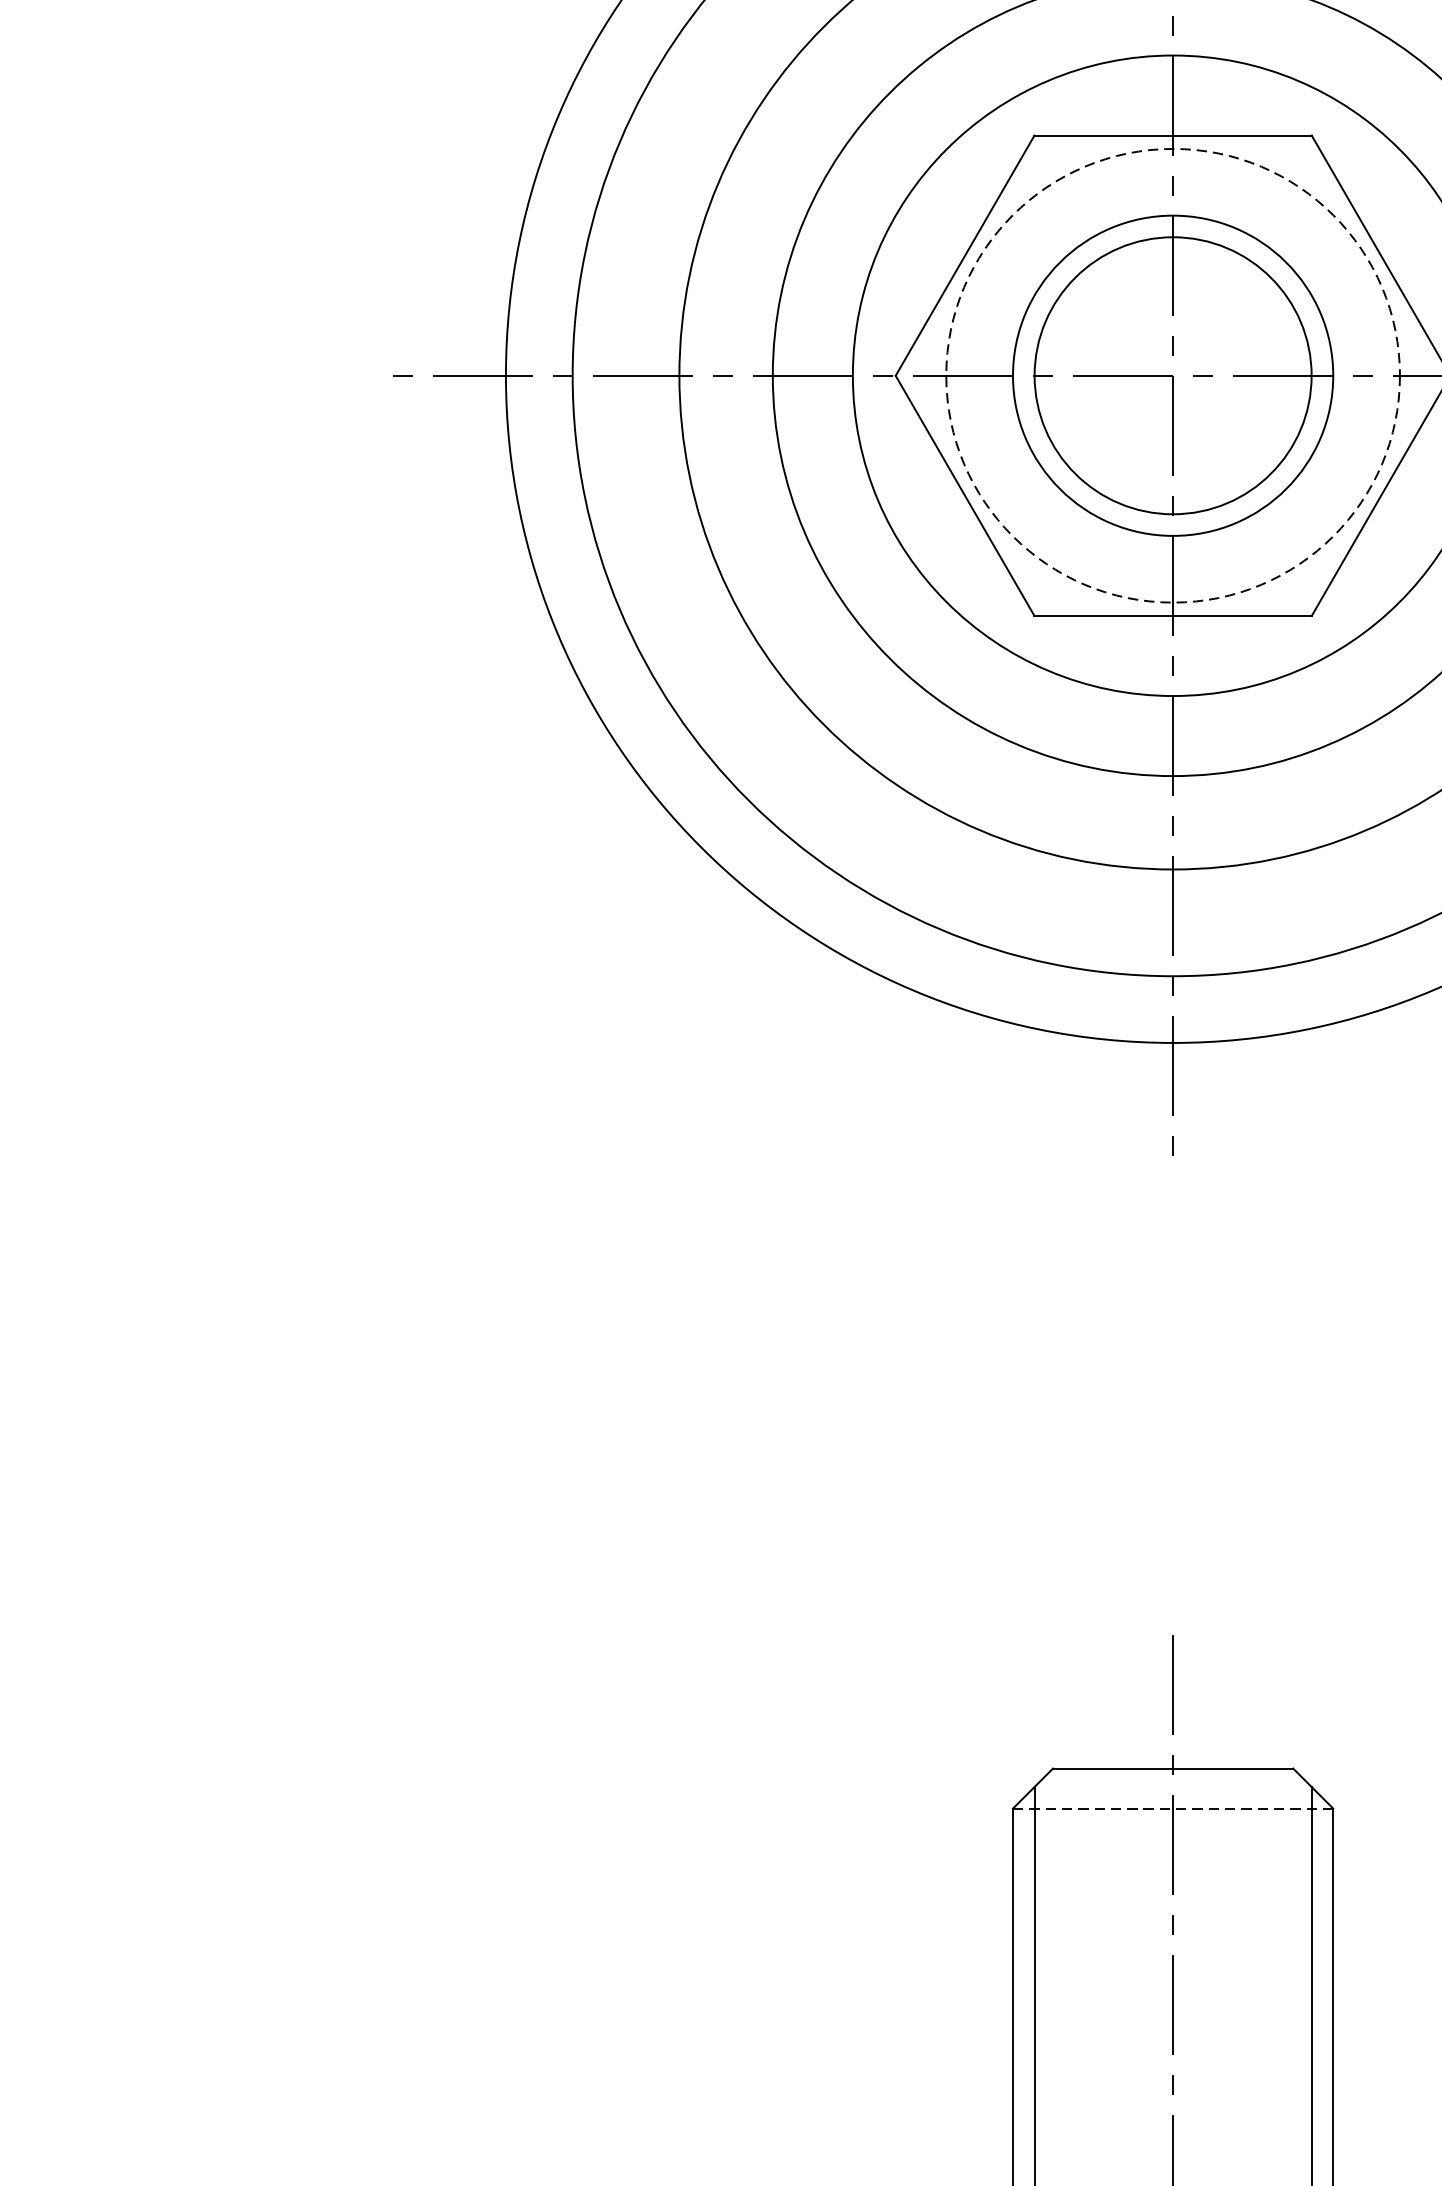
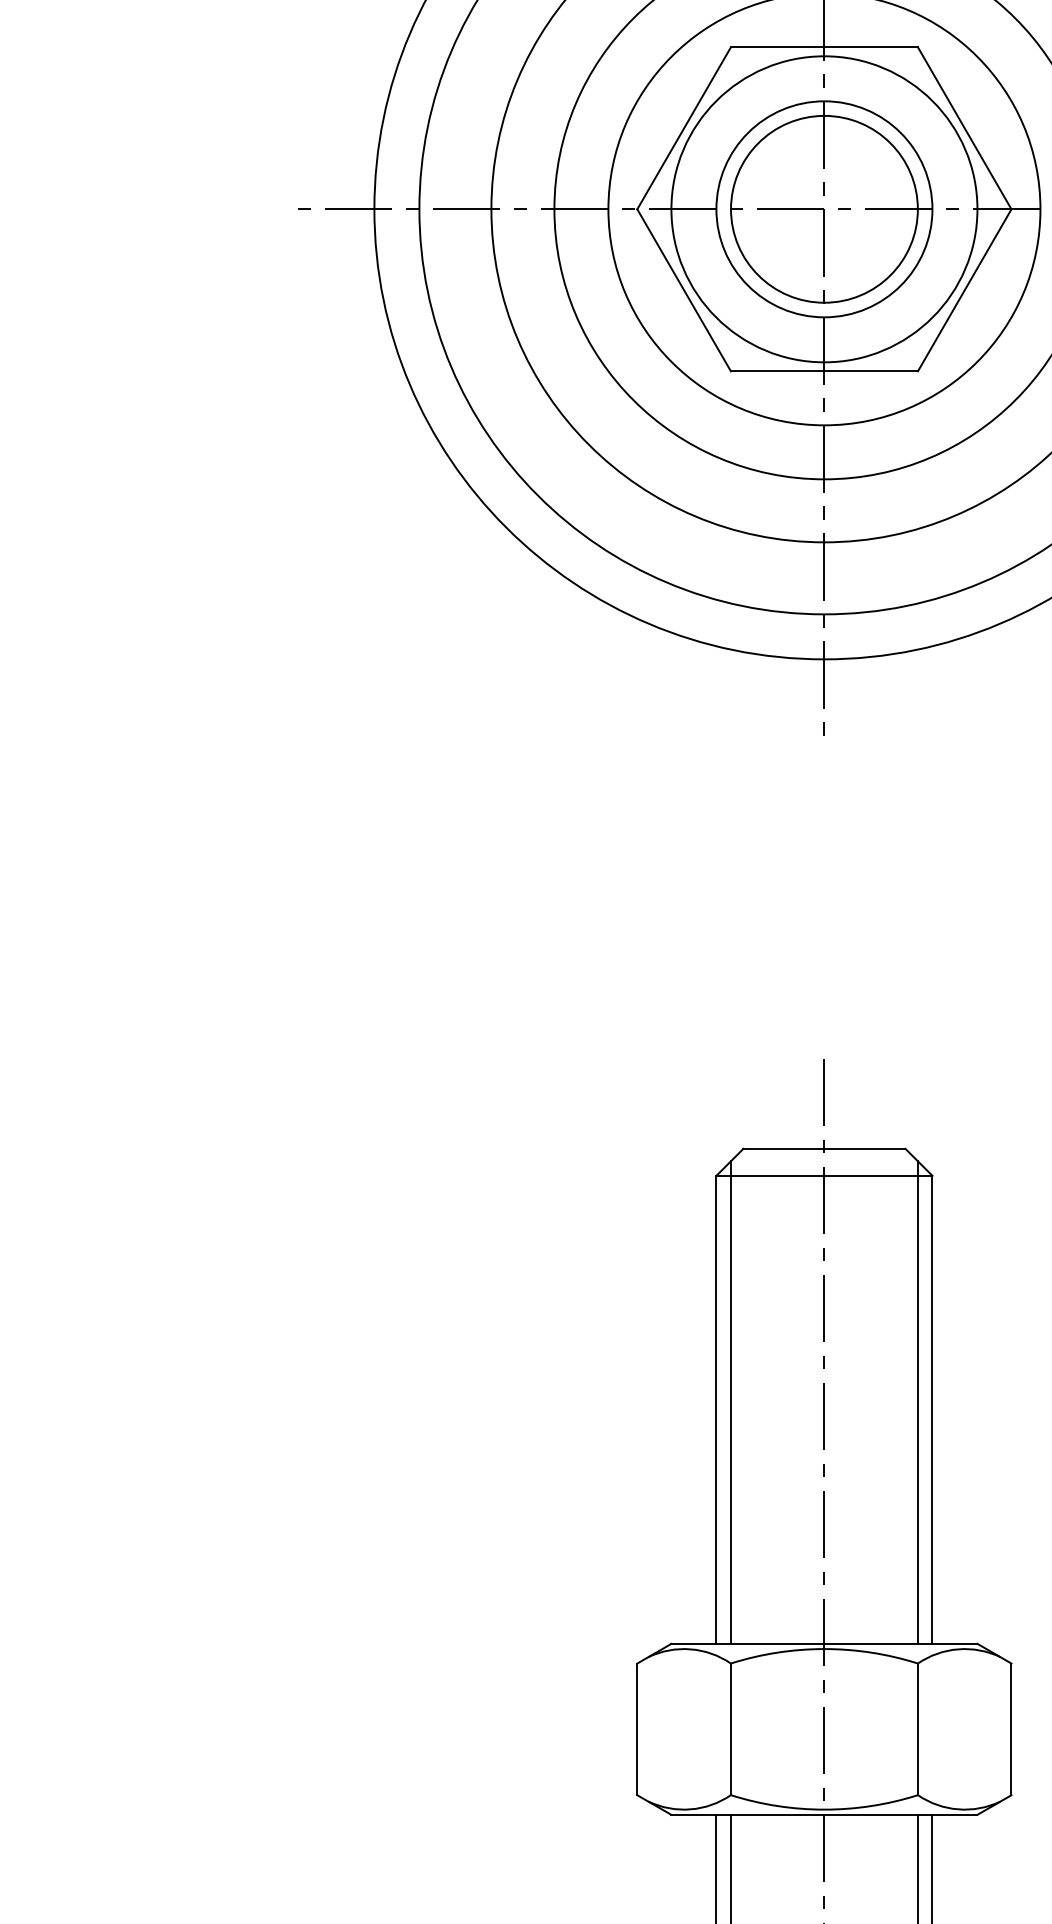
circle: (1173, 376) -> (824, 209), dashed -> solid
line: (1173, 1808) -> (824, 1175), dashed -> solid

